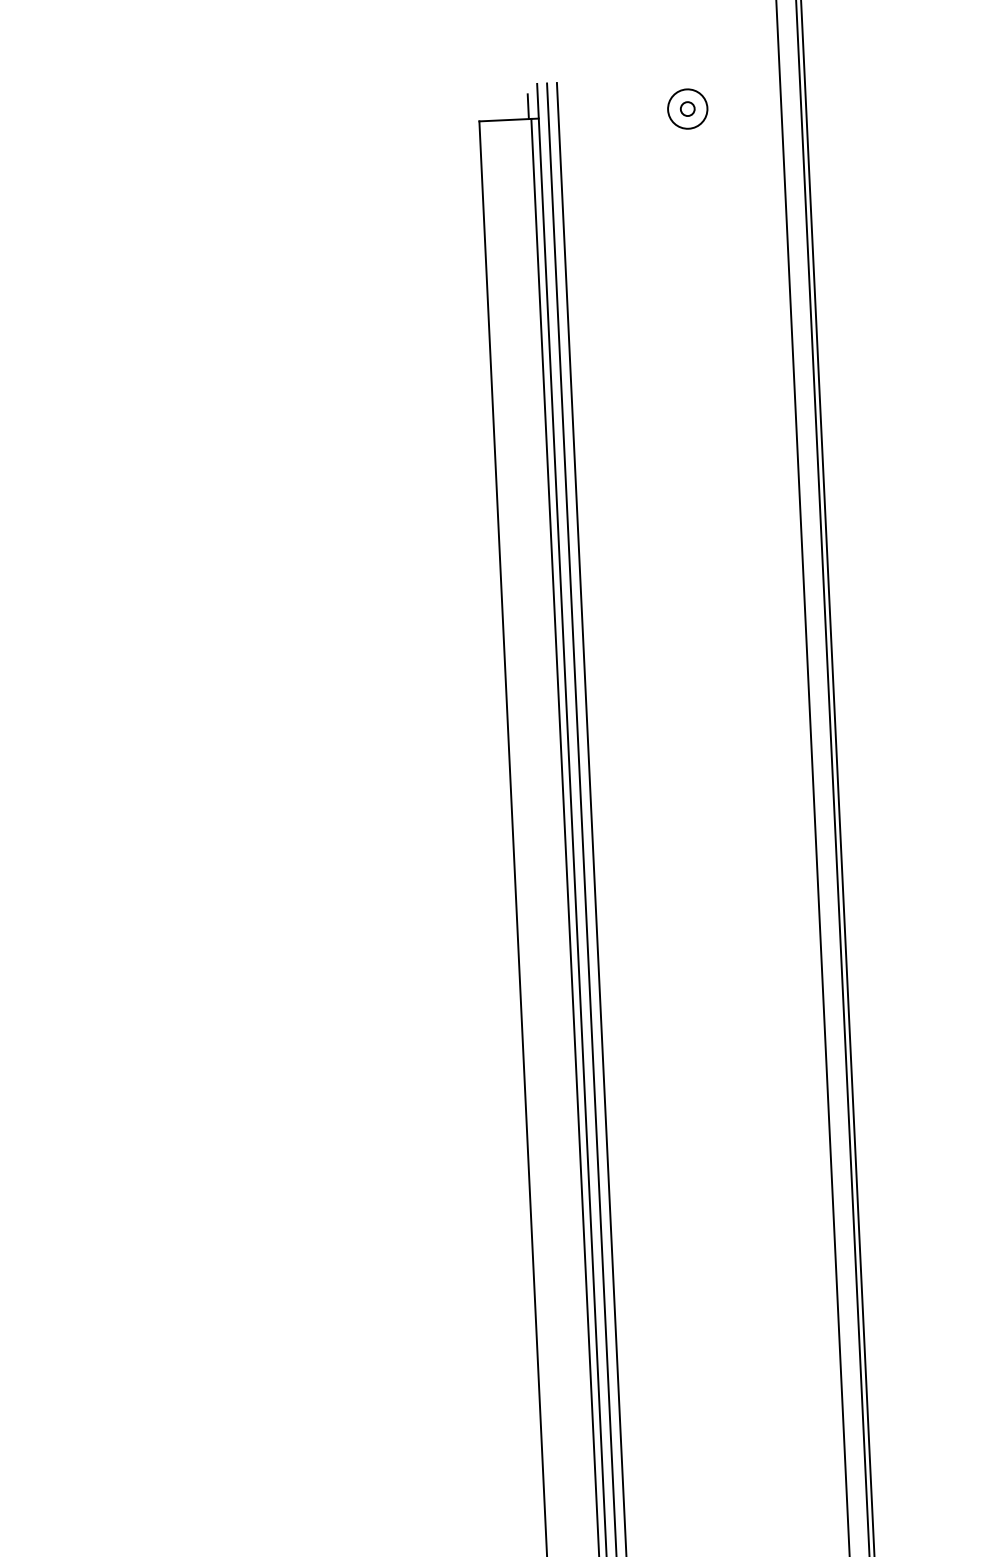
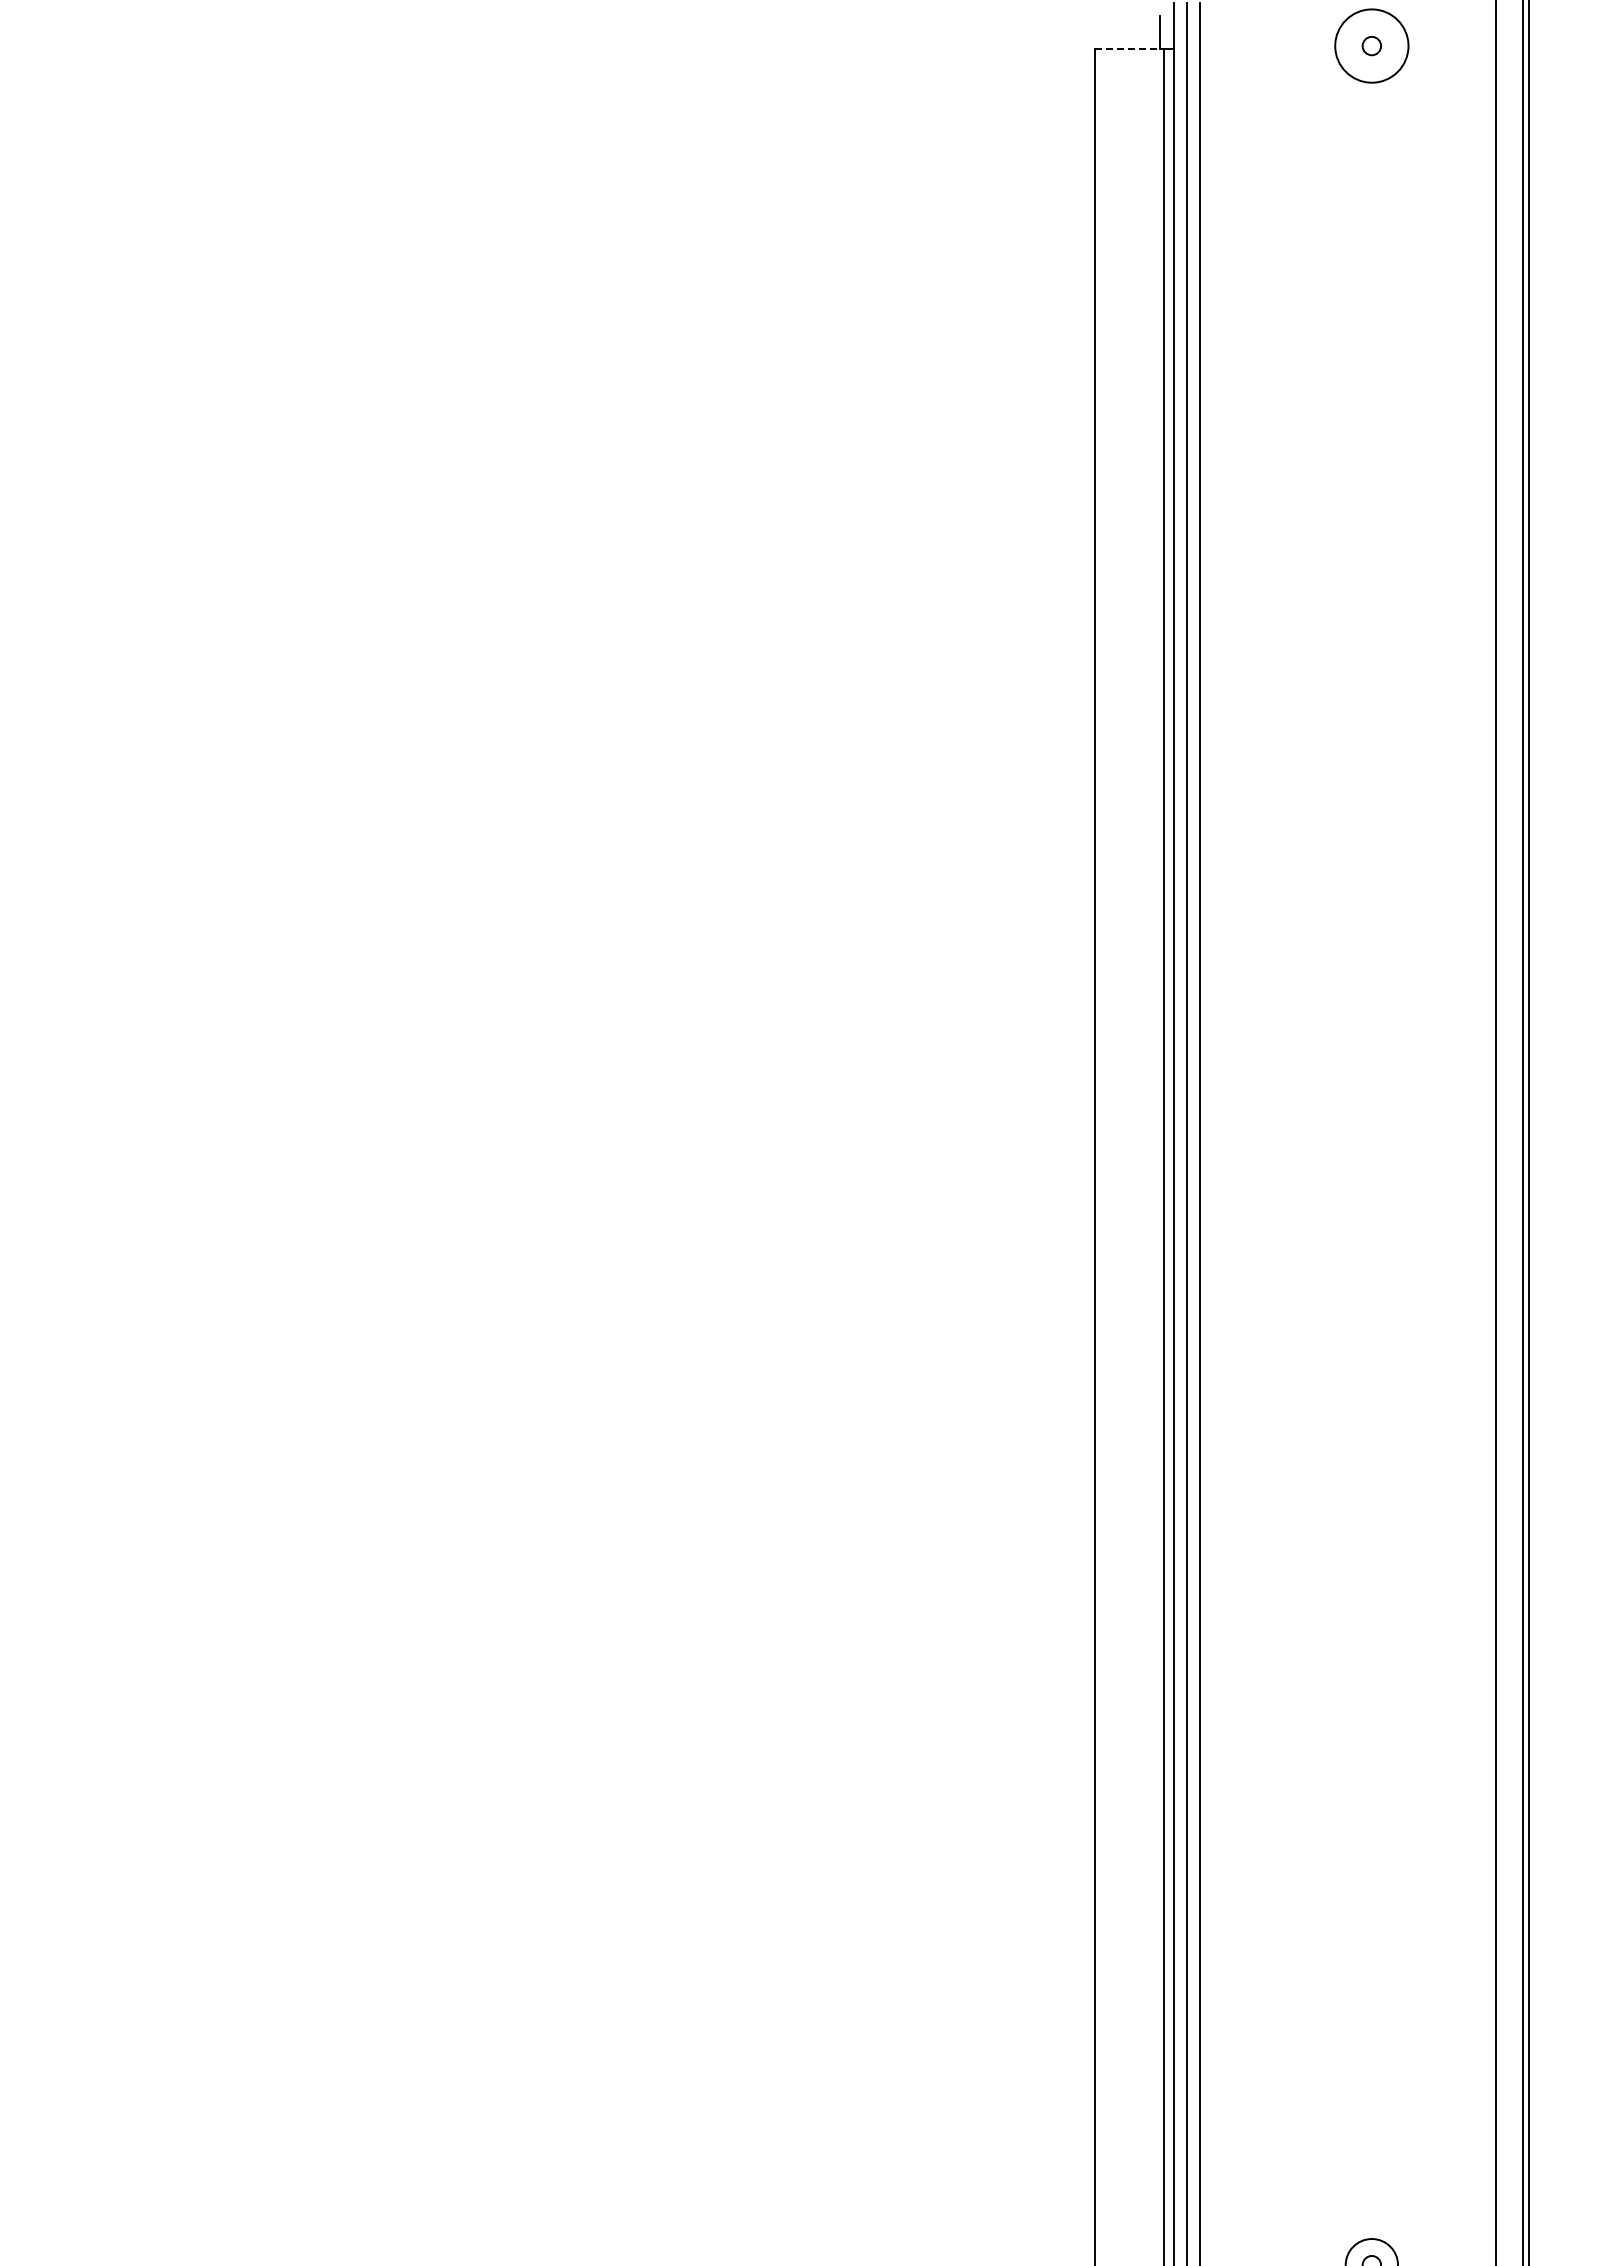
circle: (687, 108) -> (1371, 45), size x1.4
line: (505, 120) -> (1129, 49), solid -> dashed

